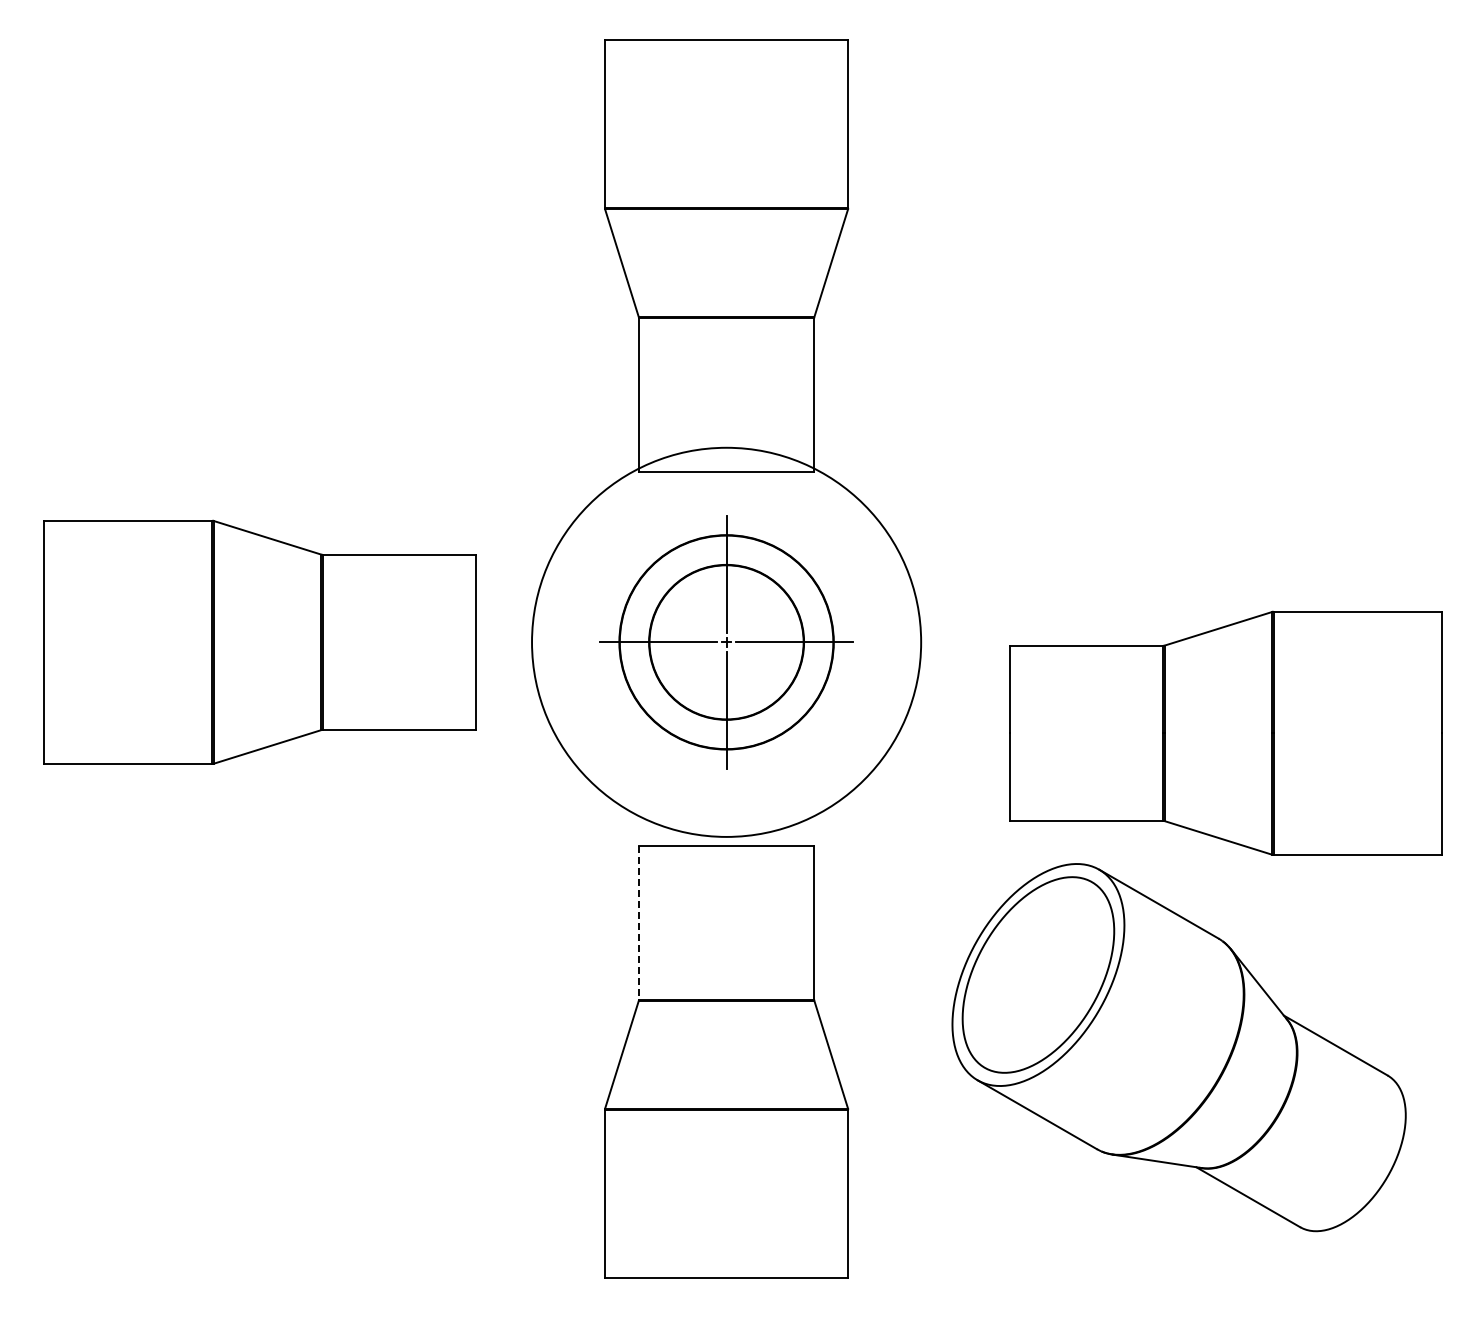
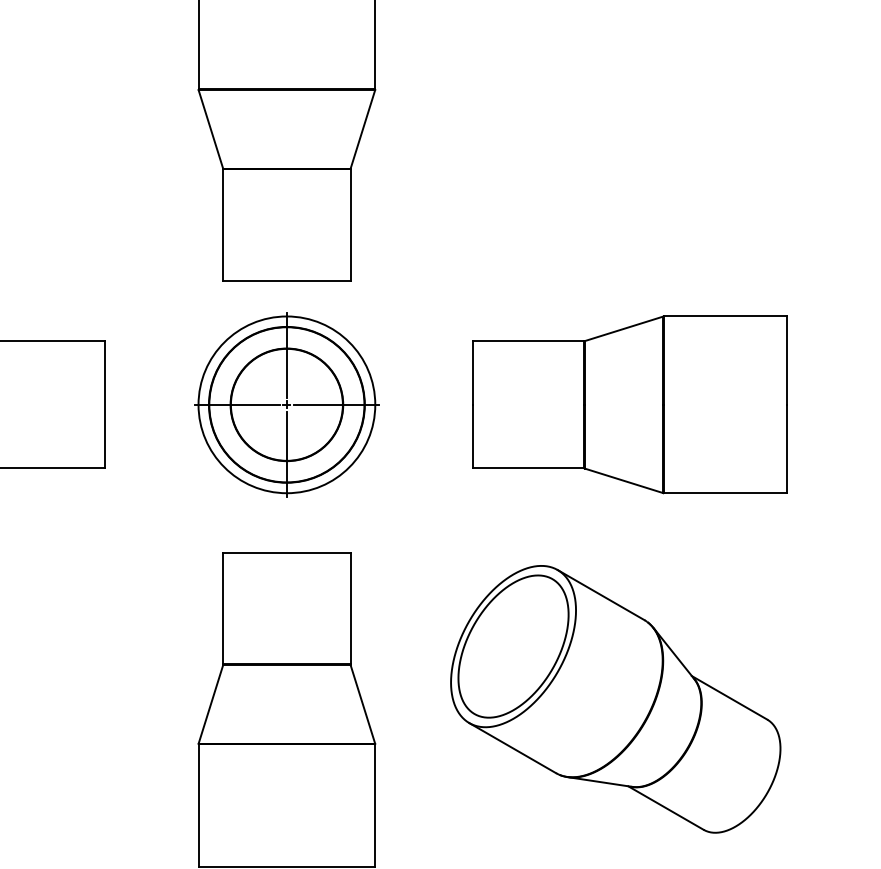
circle: (726, 641) -> (286, 404), size x0.62
part: (1225, 732) -> (629, 404), moved
line: (639, 922) -> (223, 608), dashed -> solid

